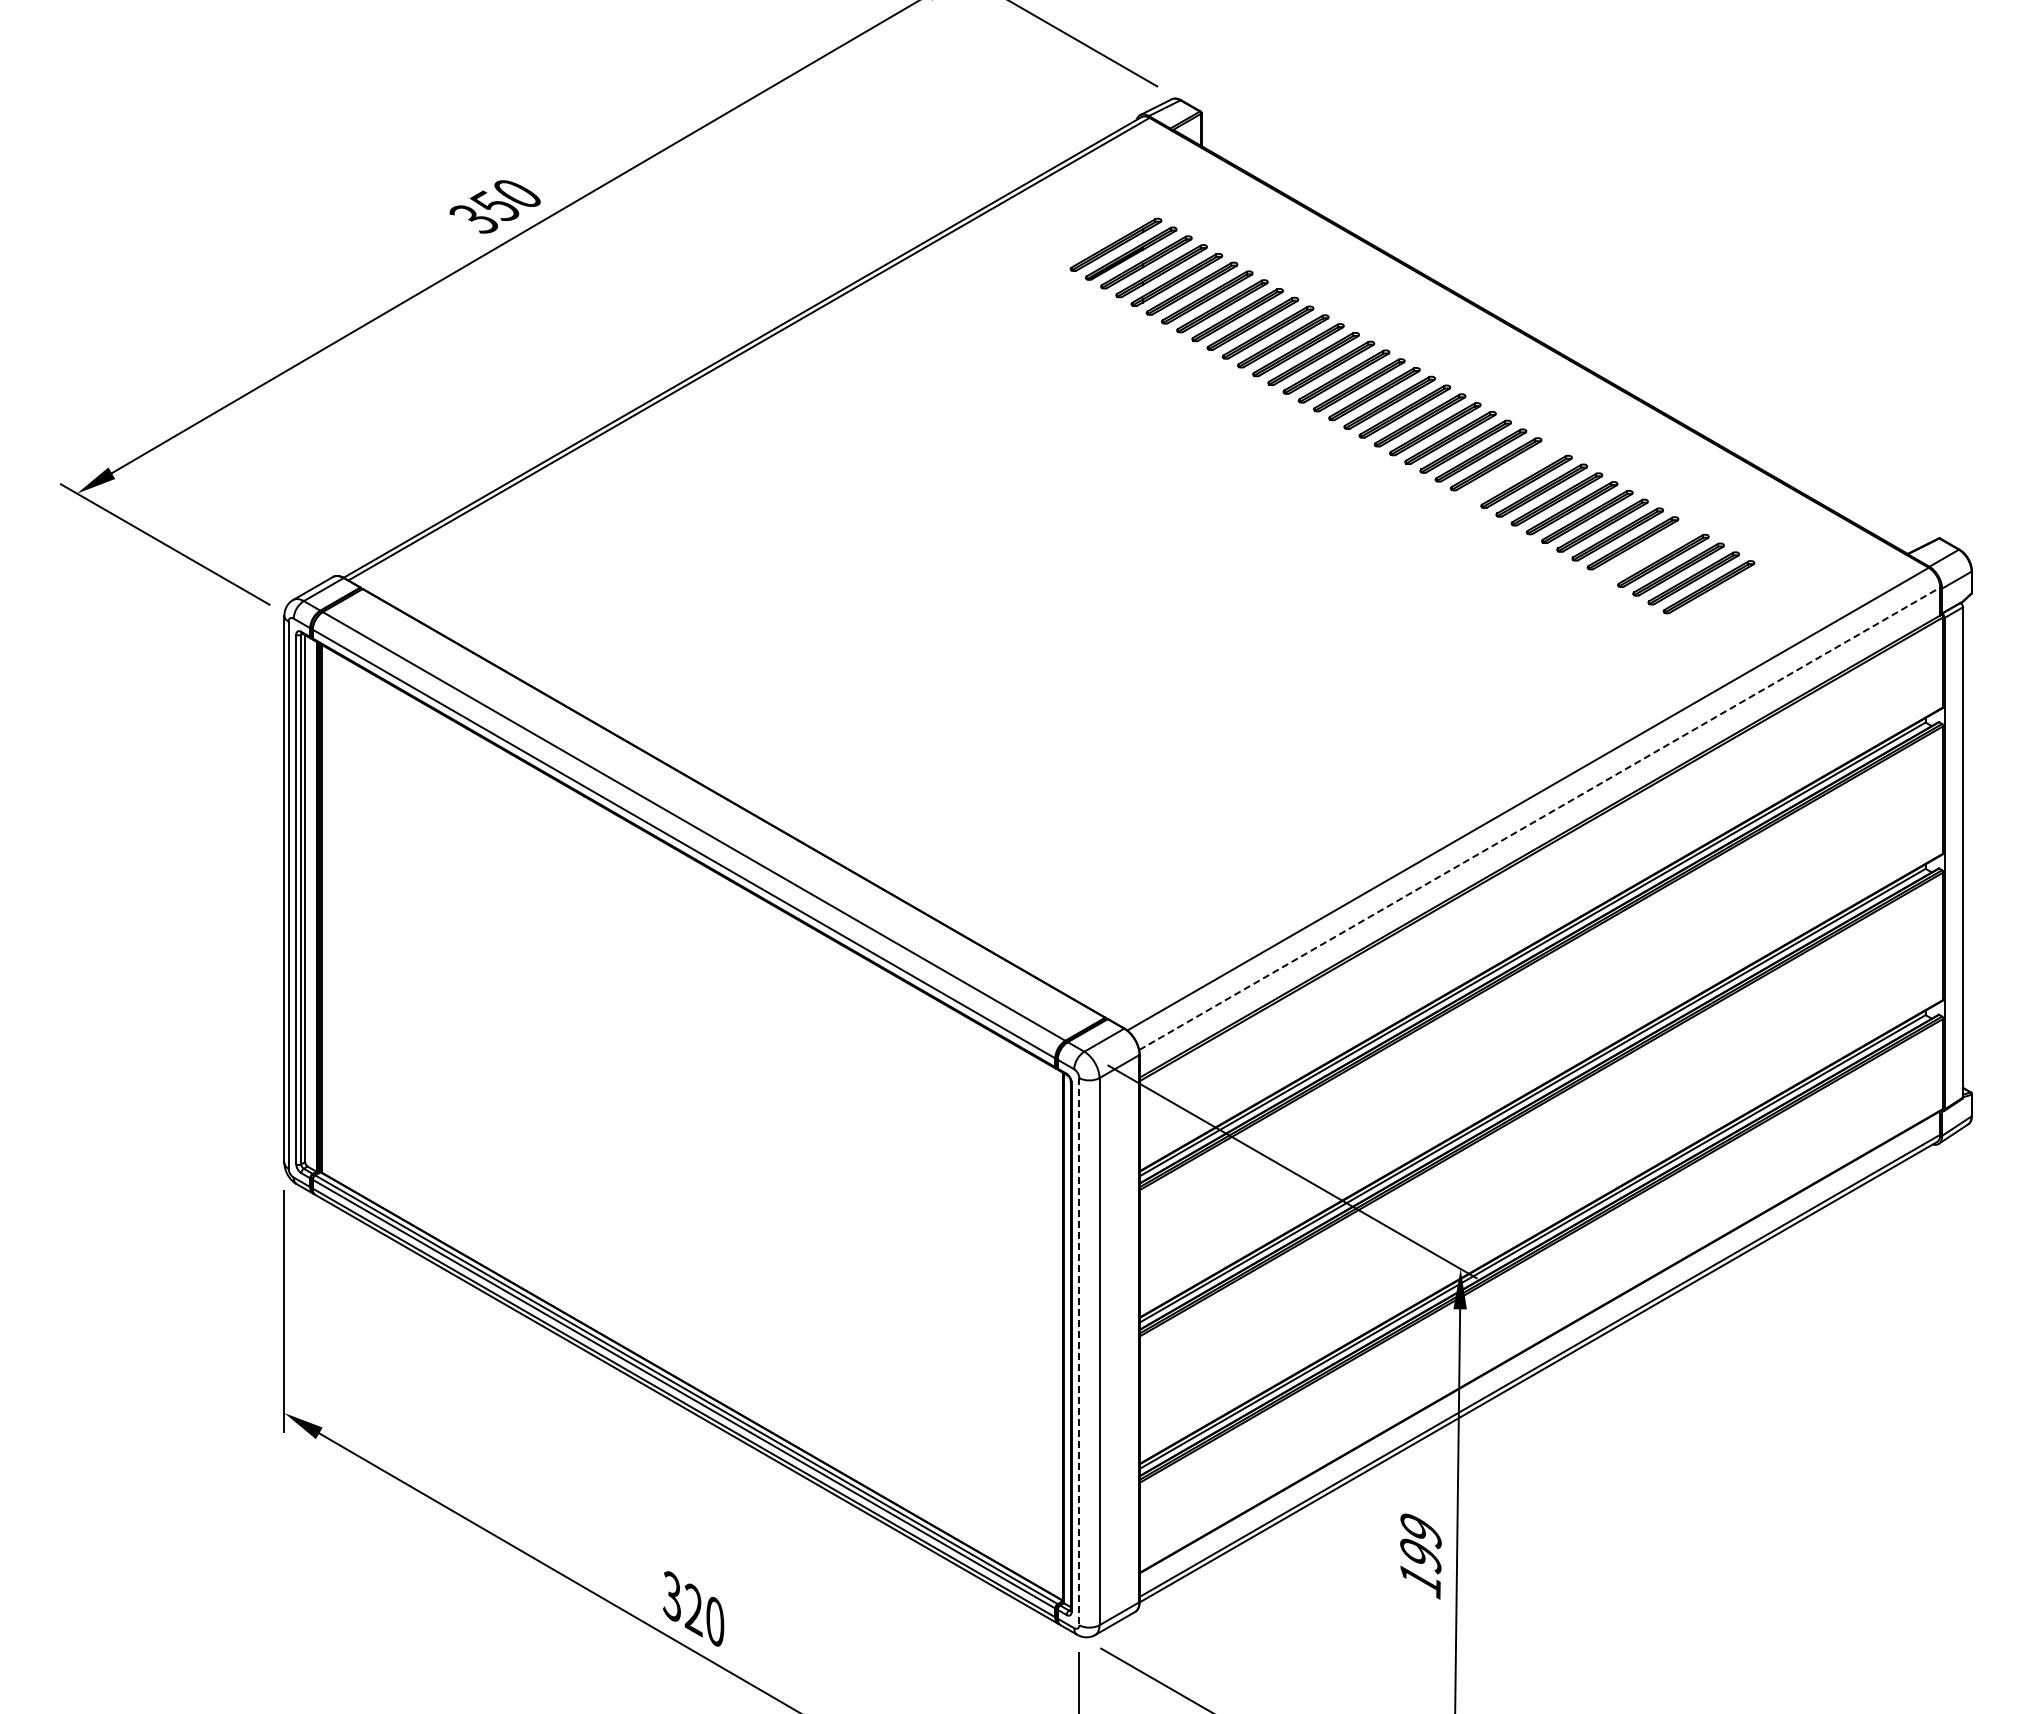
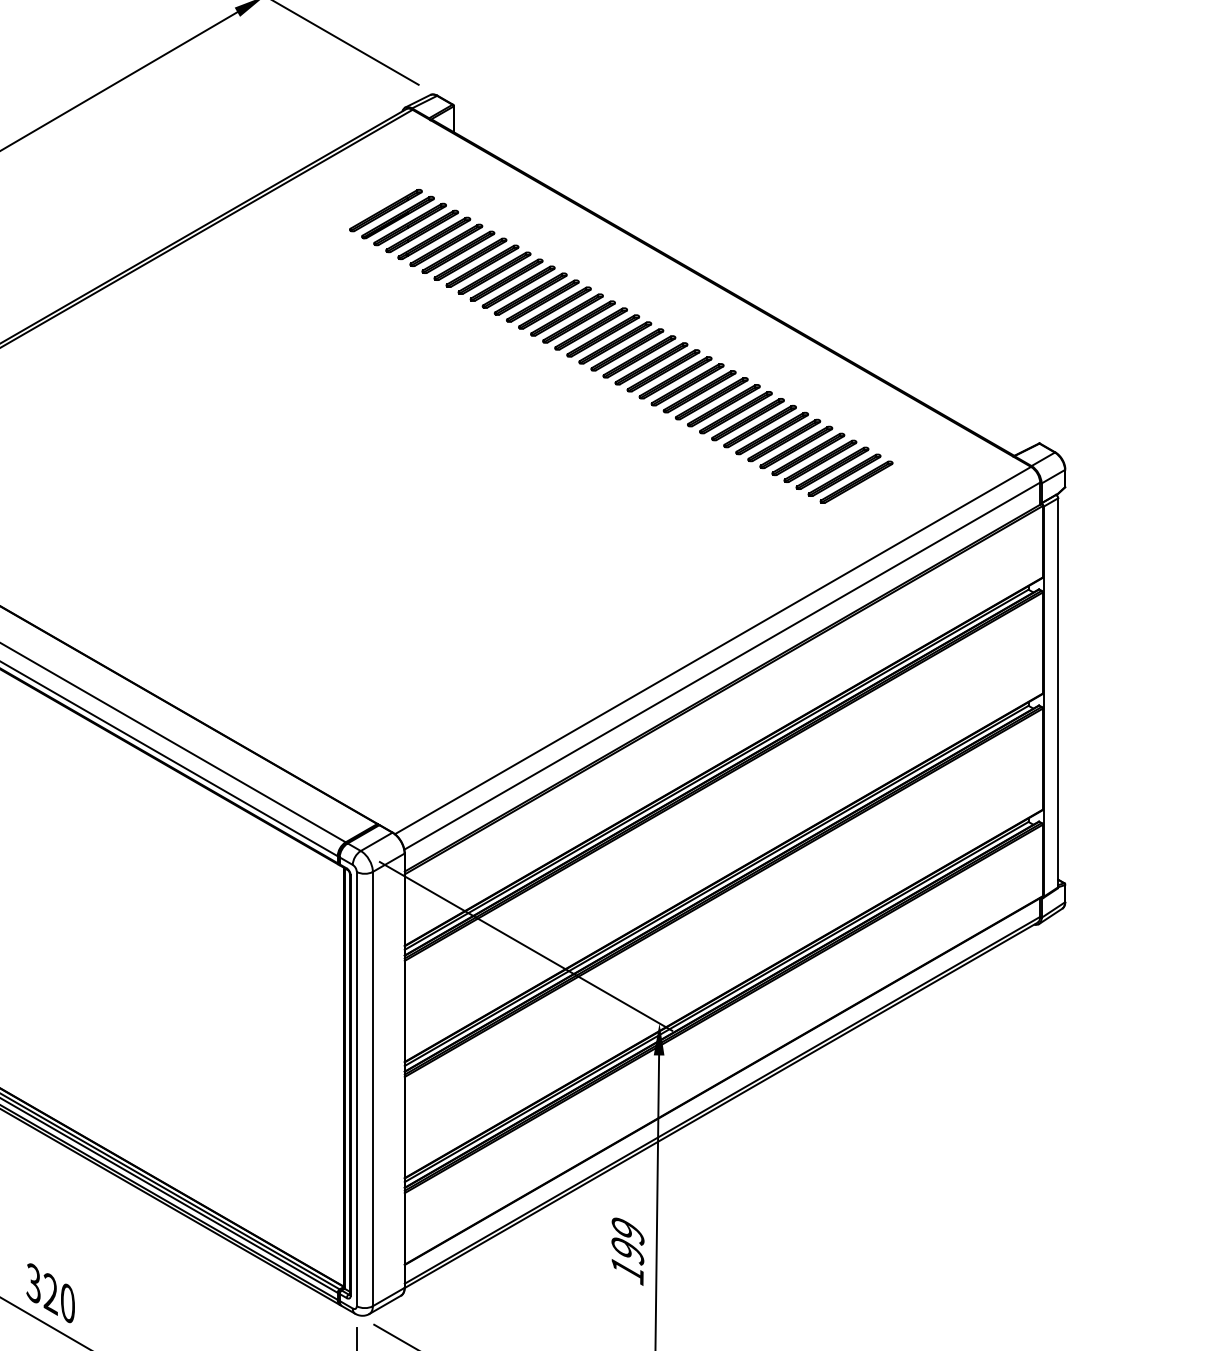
part: (1511, 473) -> (699, 392), added
part: (1648, 552) -> (808, 454), added
line: (1540, 818) -> (722, 665), dashed -> solid
line: (1079, 1351) -> (356, 1088), dashed -> solid

